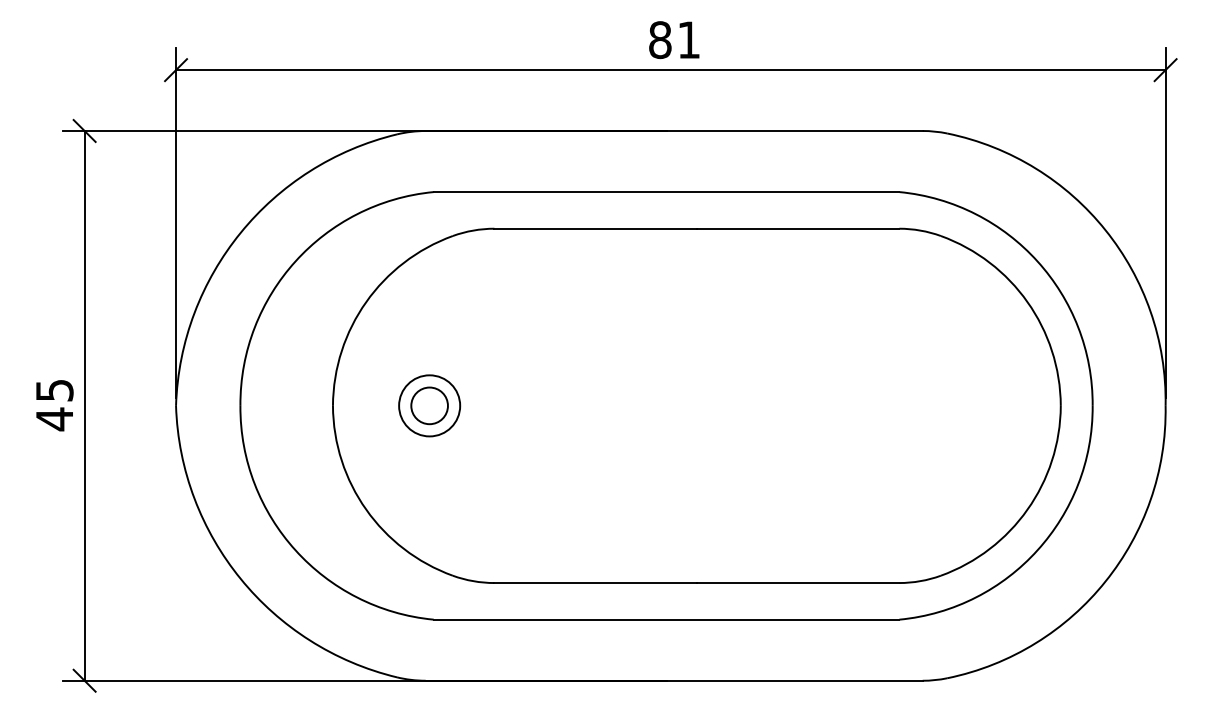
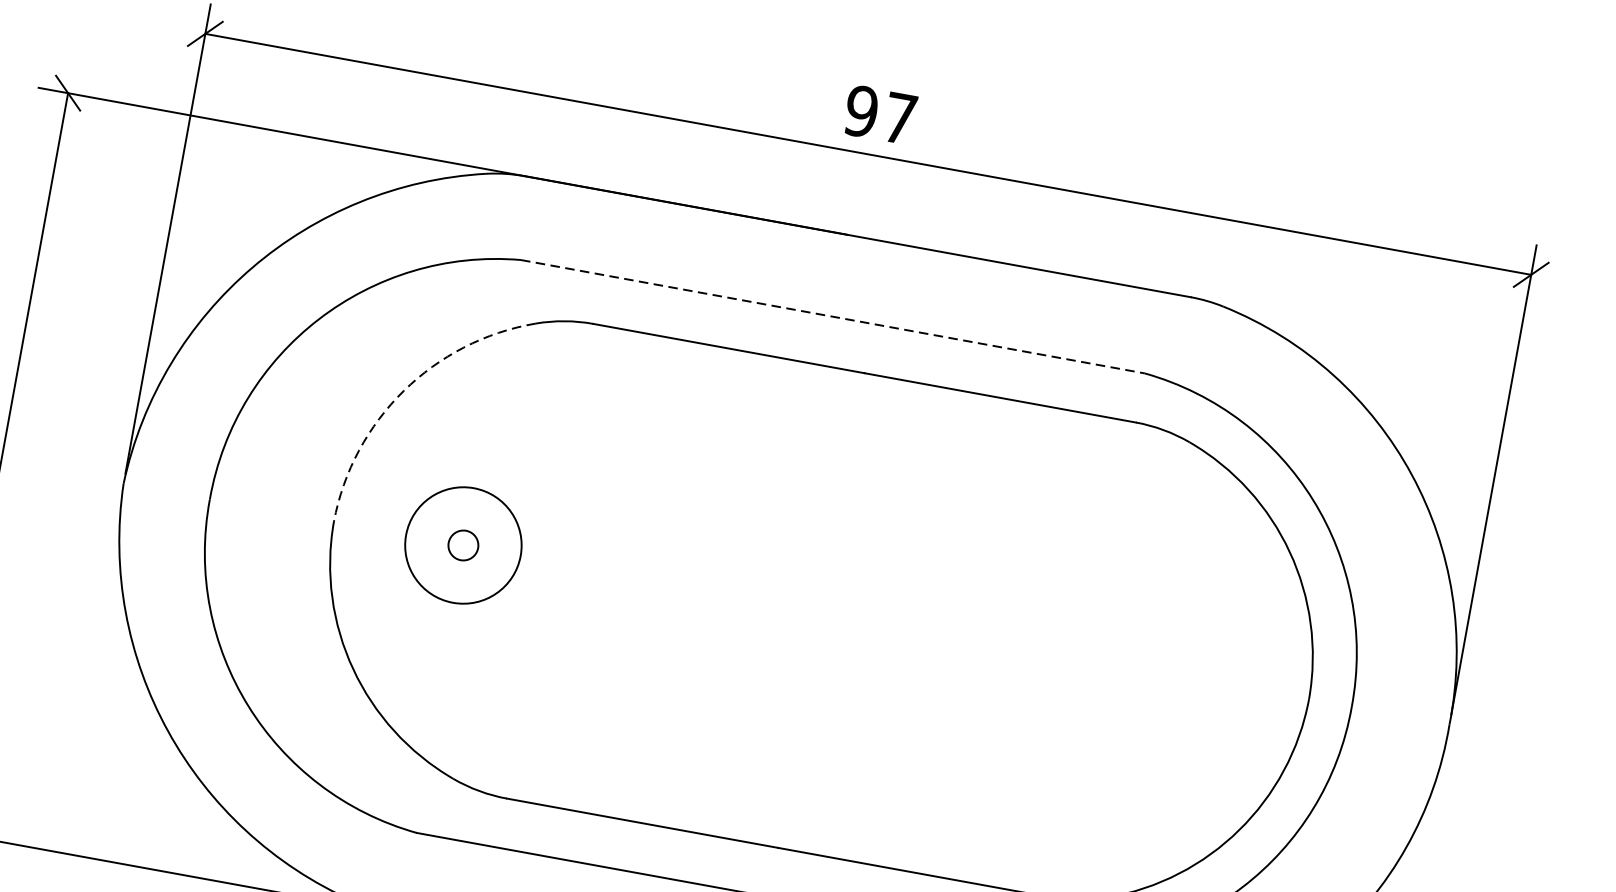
text: (673, 40) -> (879, 115), 81 -> 97
line: (666, 192) -> (832, 317), solid -> dashed
arc: (366, 302) -> (403, 391), solid -> dashed
circle: (429, 405) -> (463, 544), size x0.6
circle: (429, 405) -> (463, 544), size x1.4

